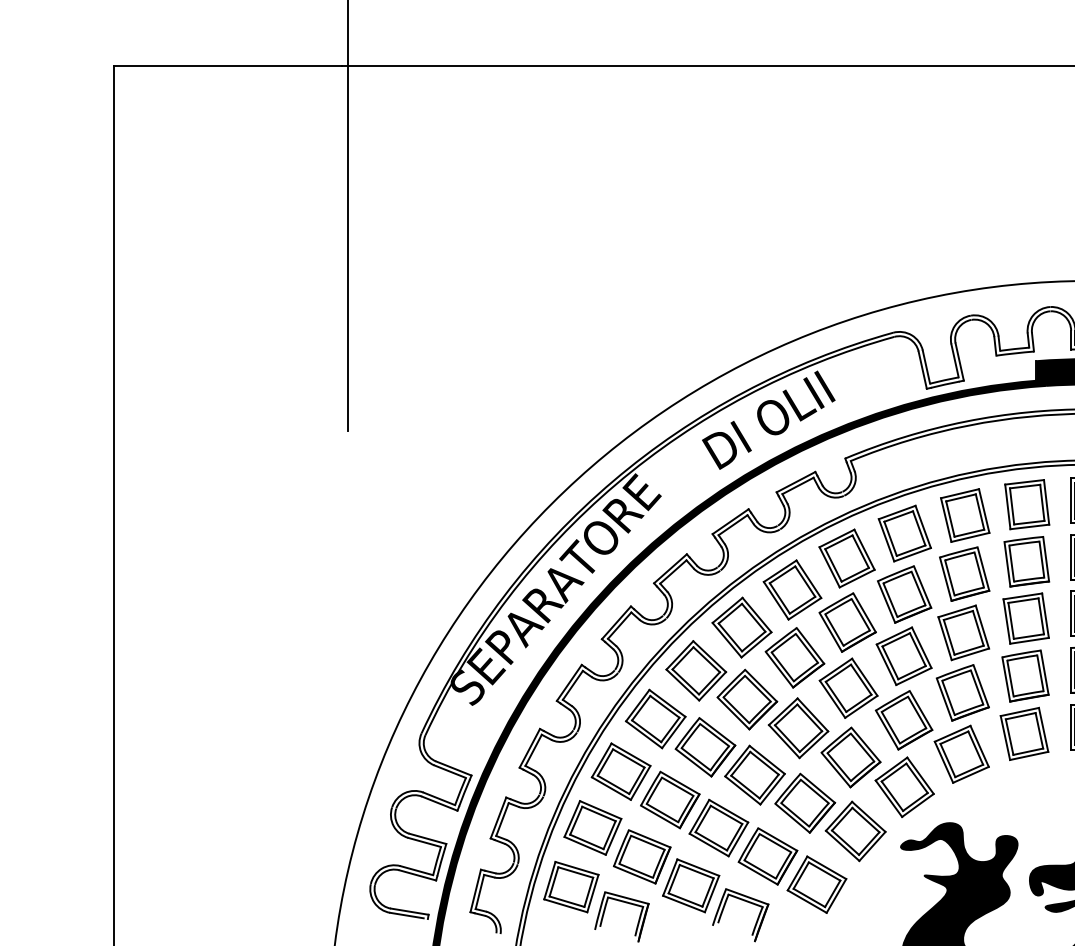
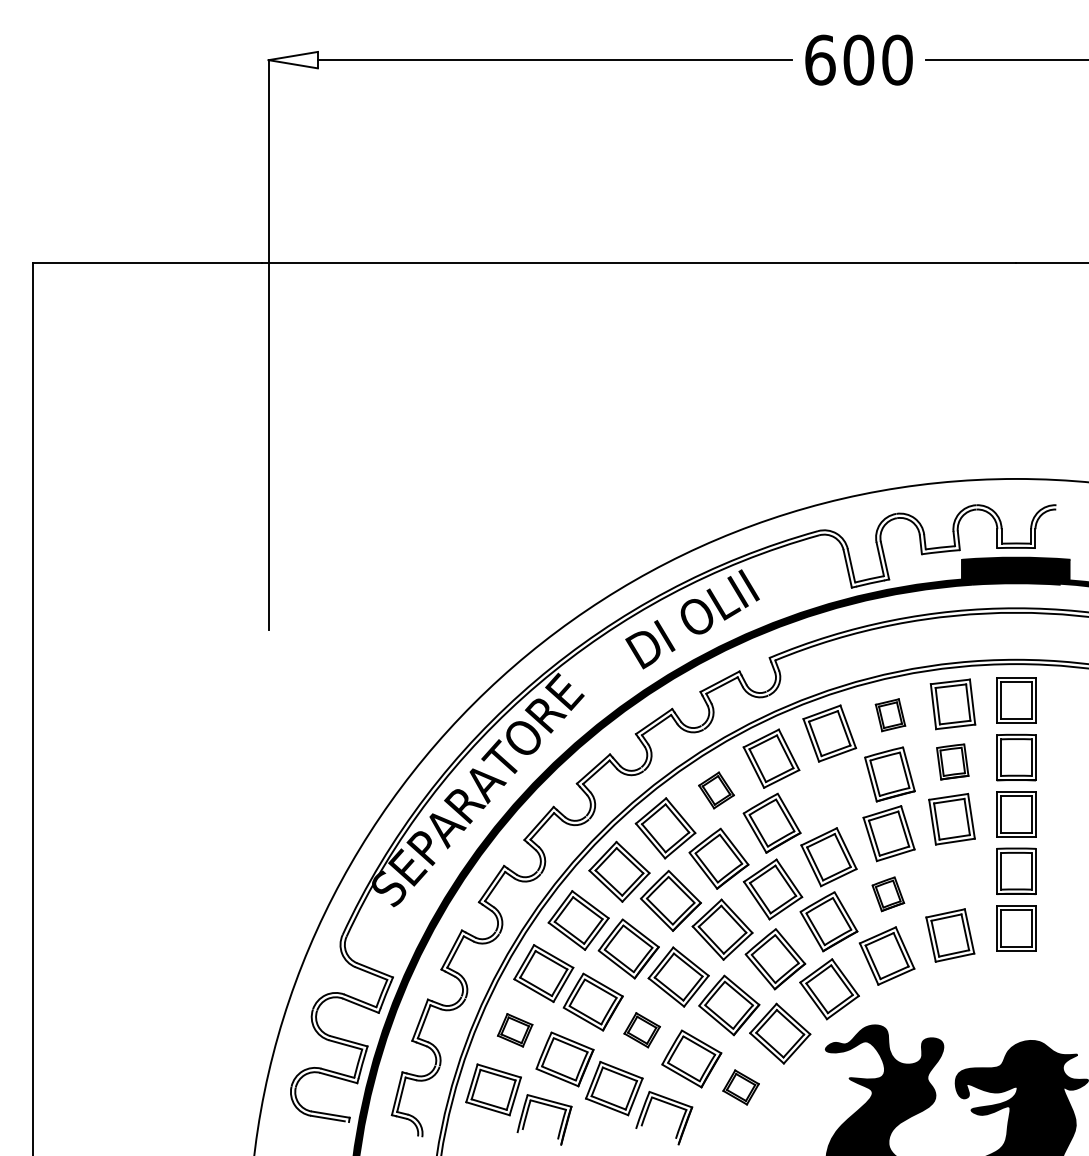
part: (965, 514) -> (890, 714), size x0.6
part: (1026, 561) -> (952, 761), size x0.7
part: (792, 590) -> (716, 790), size x0.6
part: (904, 594) -> (829, 794), removed
part: (1025, 675) -> (951, 876), removed
part: (963, 693) -> (888, 894), size x0.6
part: (718, 827) -> (641, 1029), size x0.6
part: (592, 828) -> (514, 1030), size x0.6
part: (816, 884) -> (740, 1087), size x0.6

